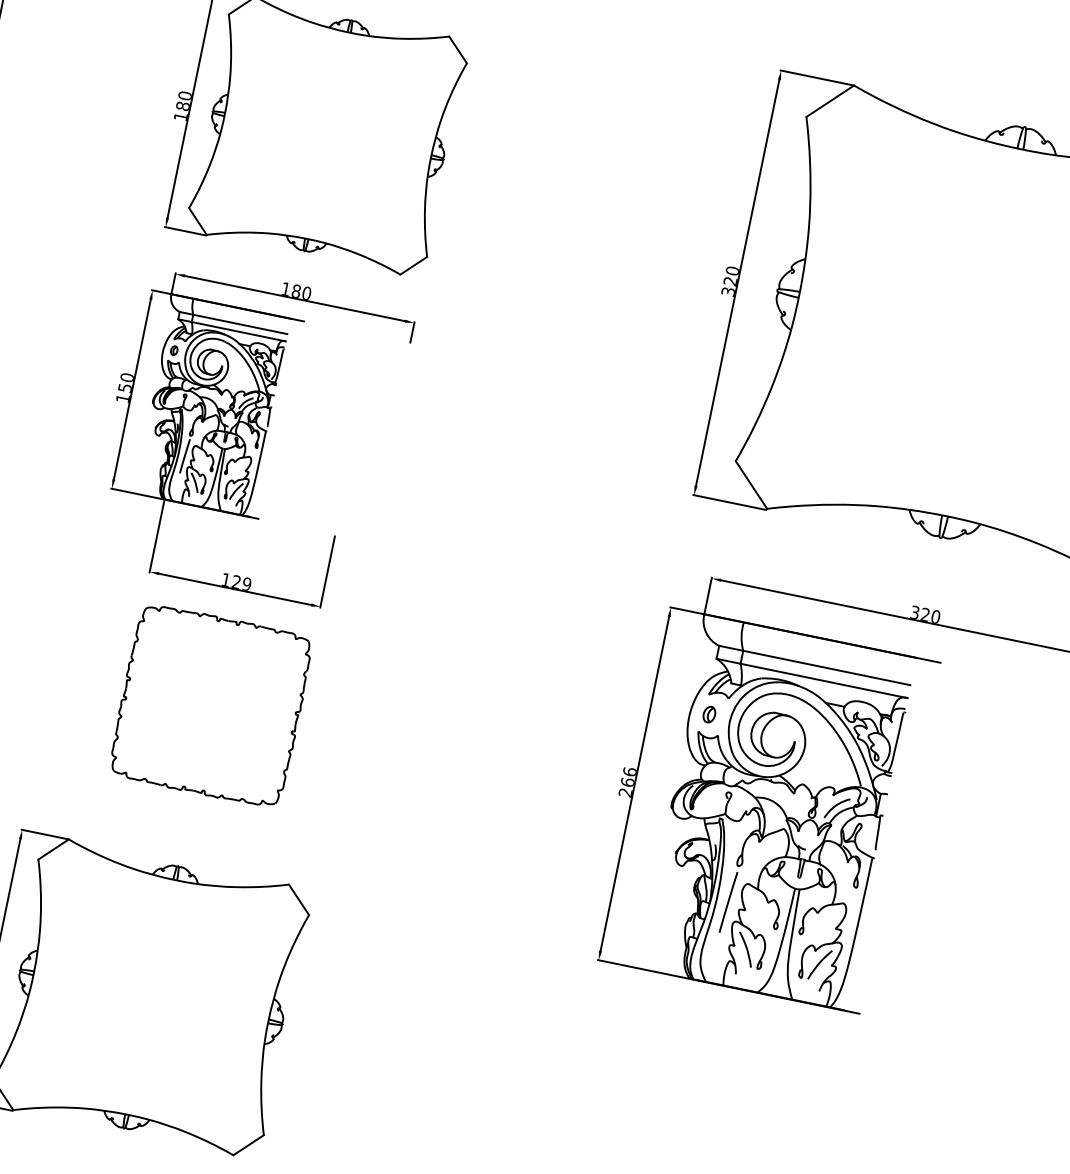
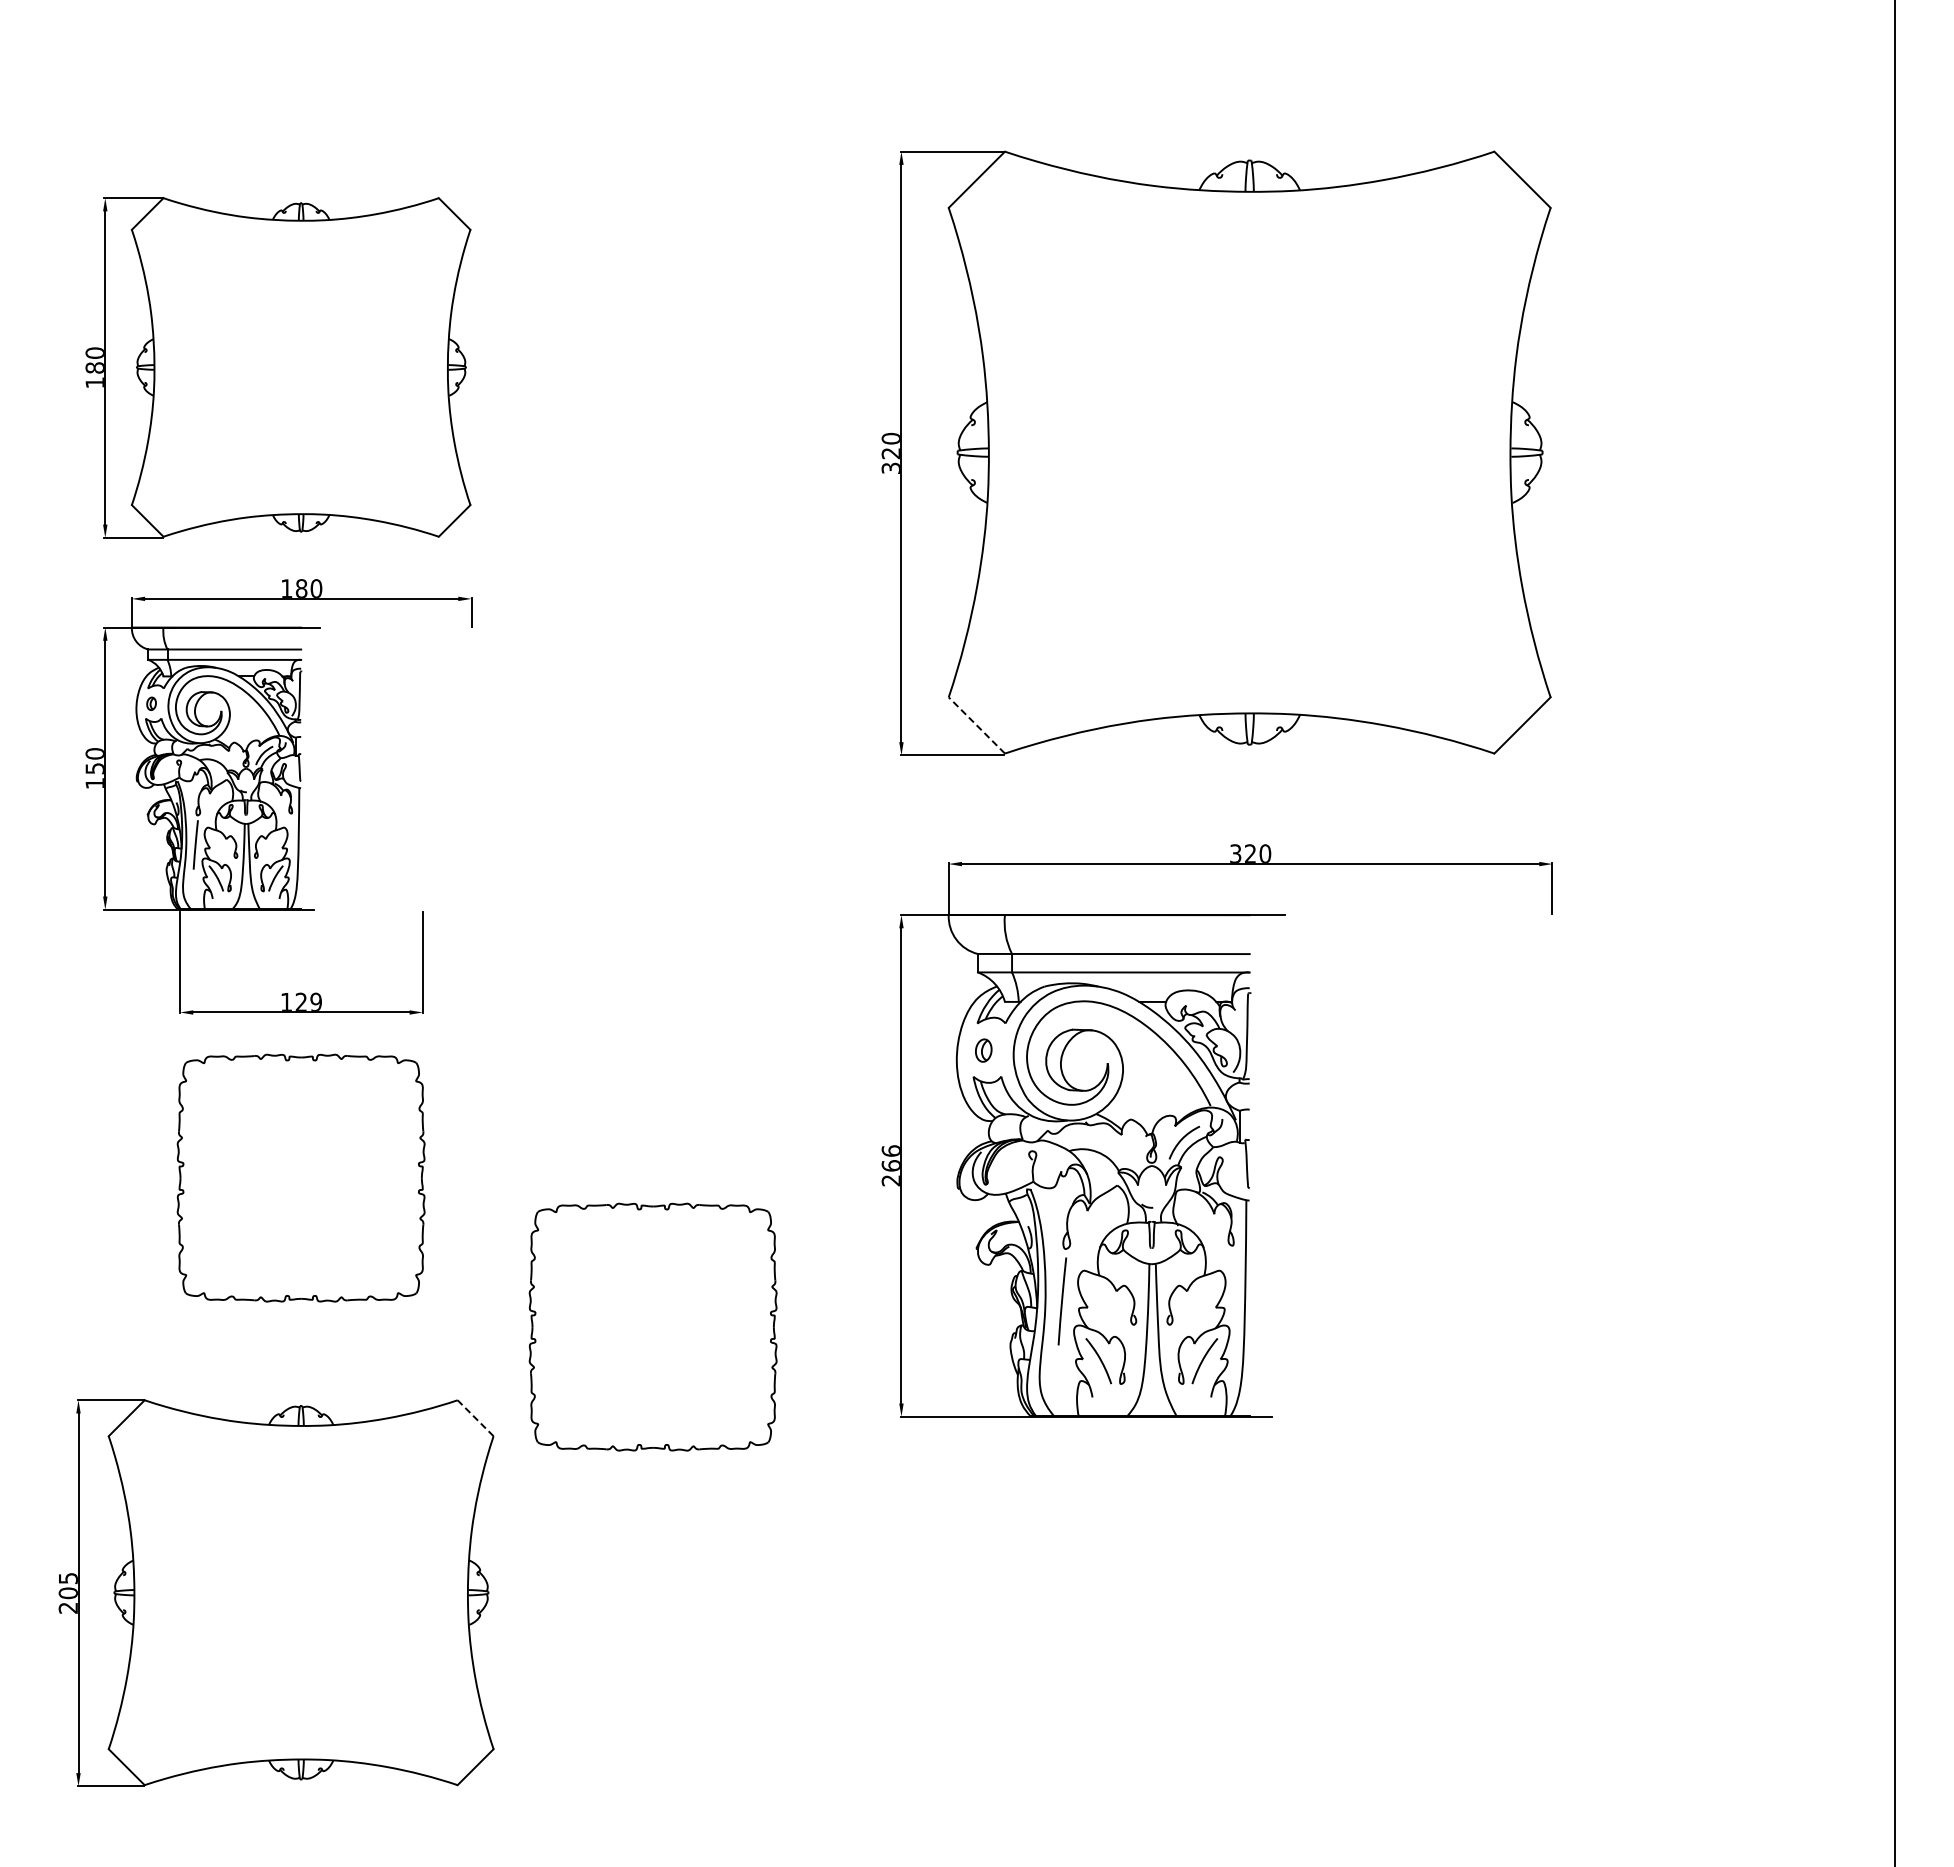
line: (751, 484) -> (976, 725), solid -> dashed
part: (436, 860) -> (652, 1326), added
line: (299, 899) -> (475, 1417), solid -> dashed

